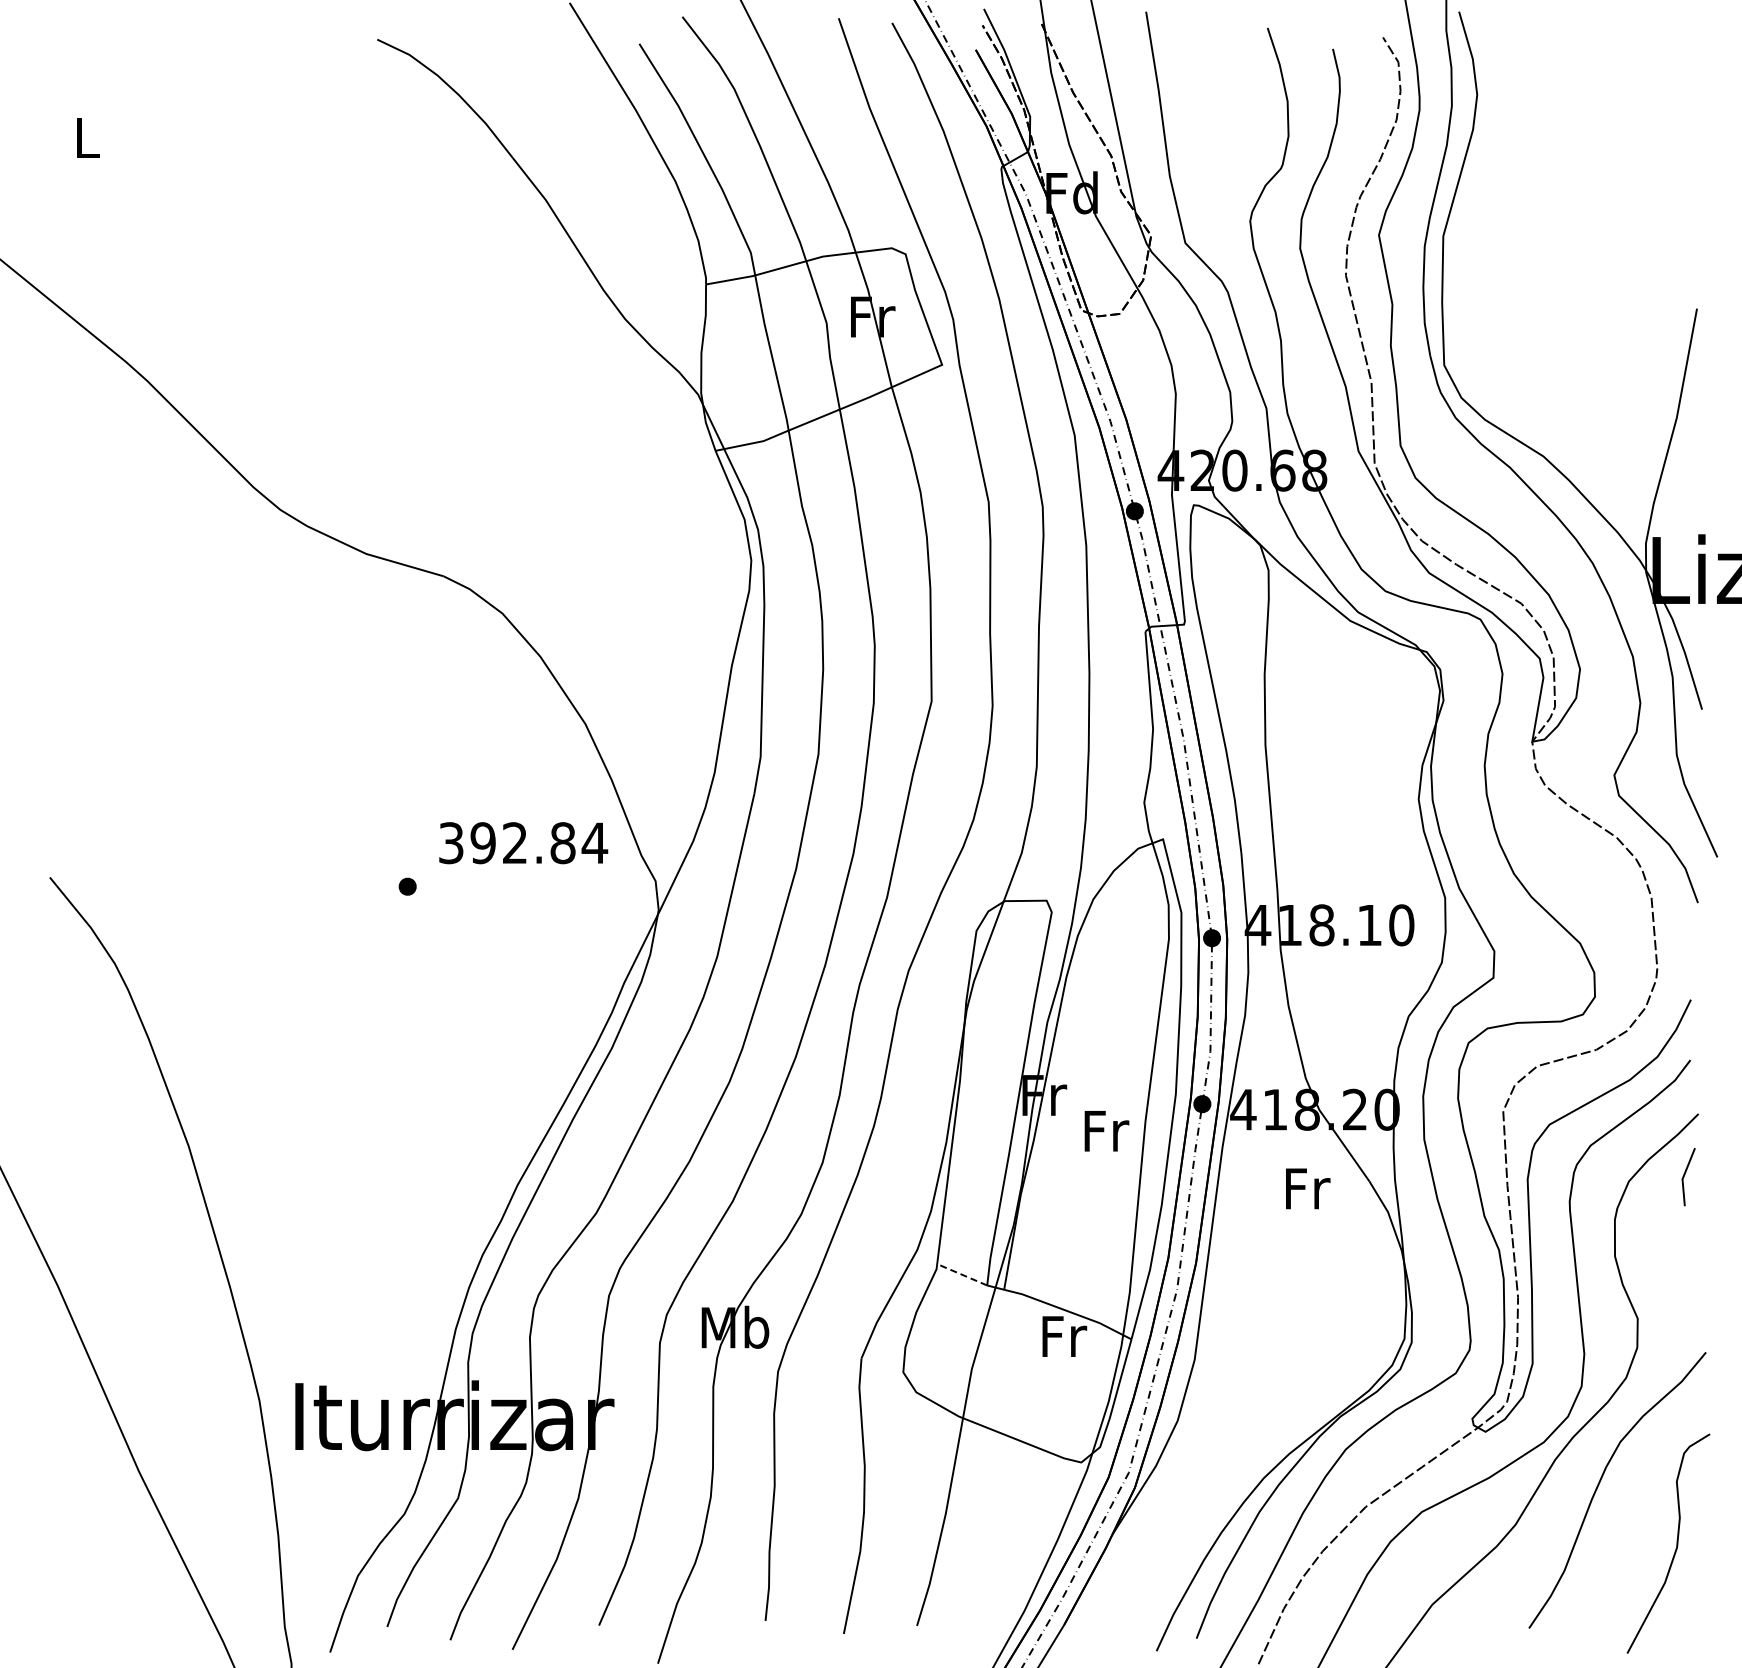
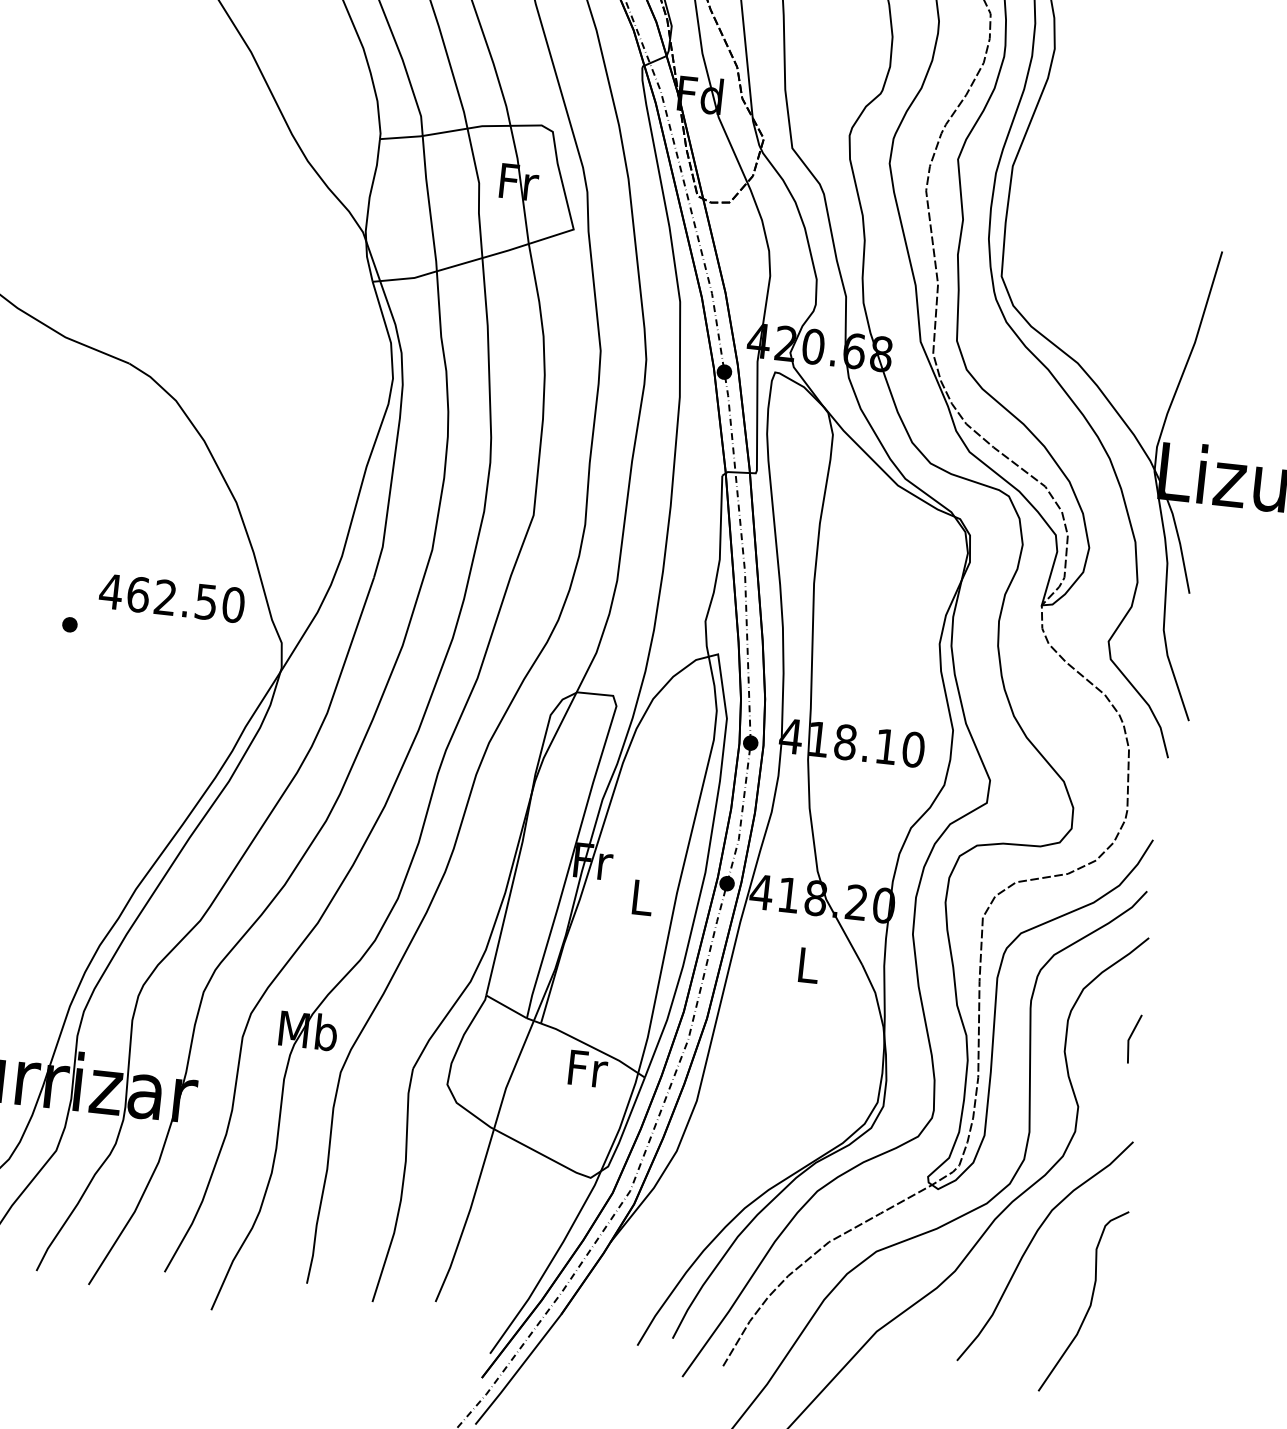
text: (523, 843) -> (172, 598), 392.84 -> 462.50
text: (1106, 1131) -> (642, 898), Fr -> L
line: (1684, 1177) -> (1130, 1039), moved
text: (1308, 1188) -> (809, 965), Fr -> L
line: (961, 1274) -> (506, 1006), dashed -> solid

